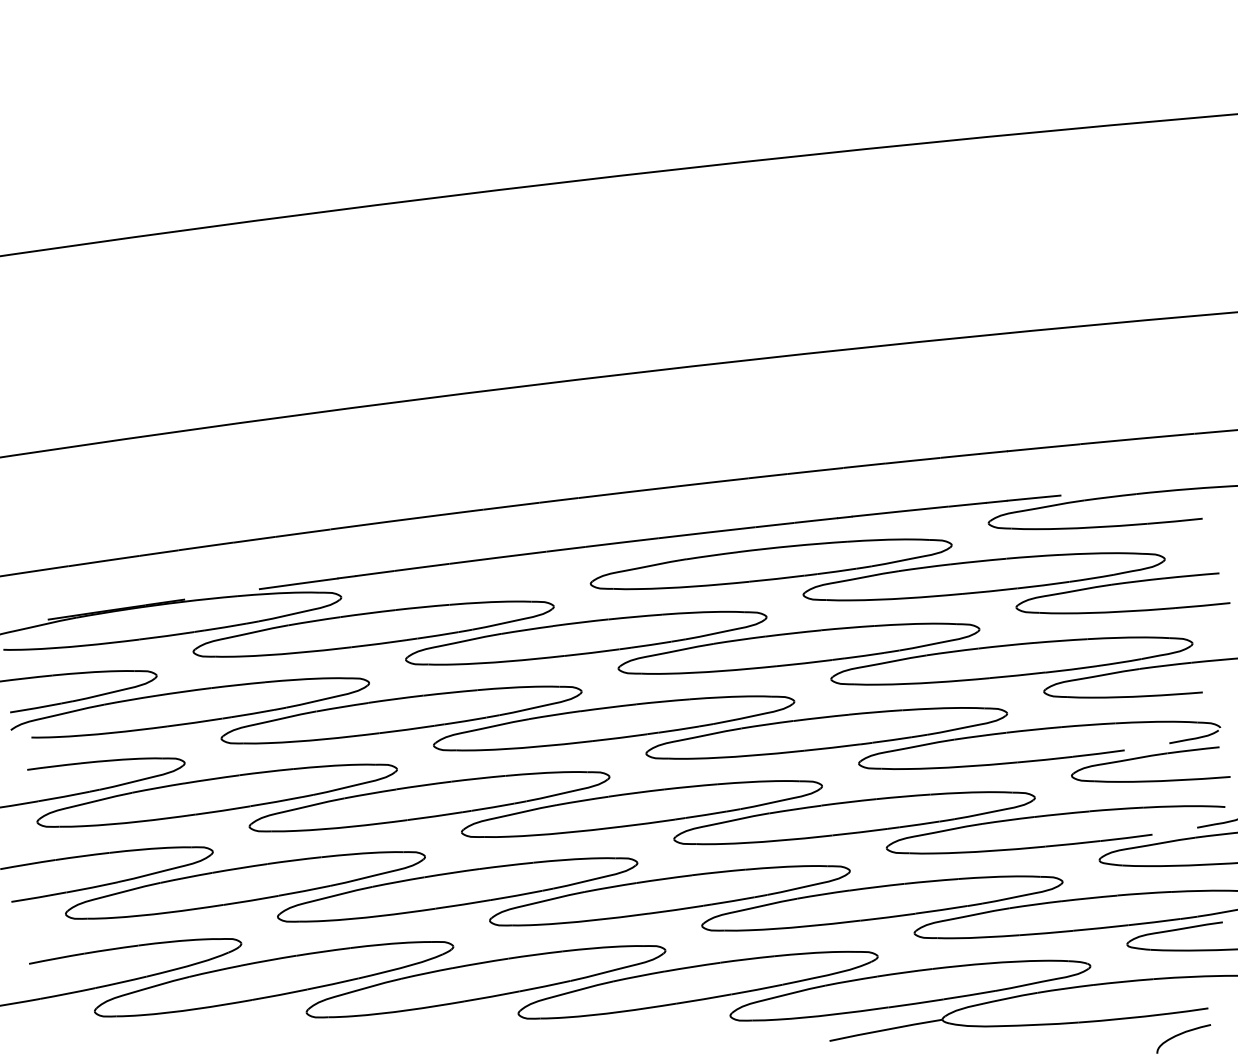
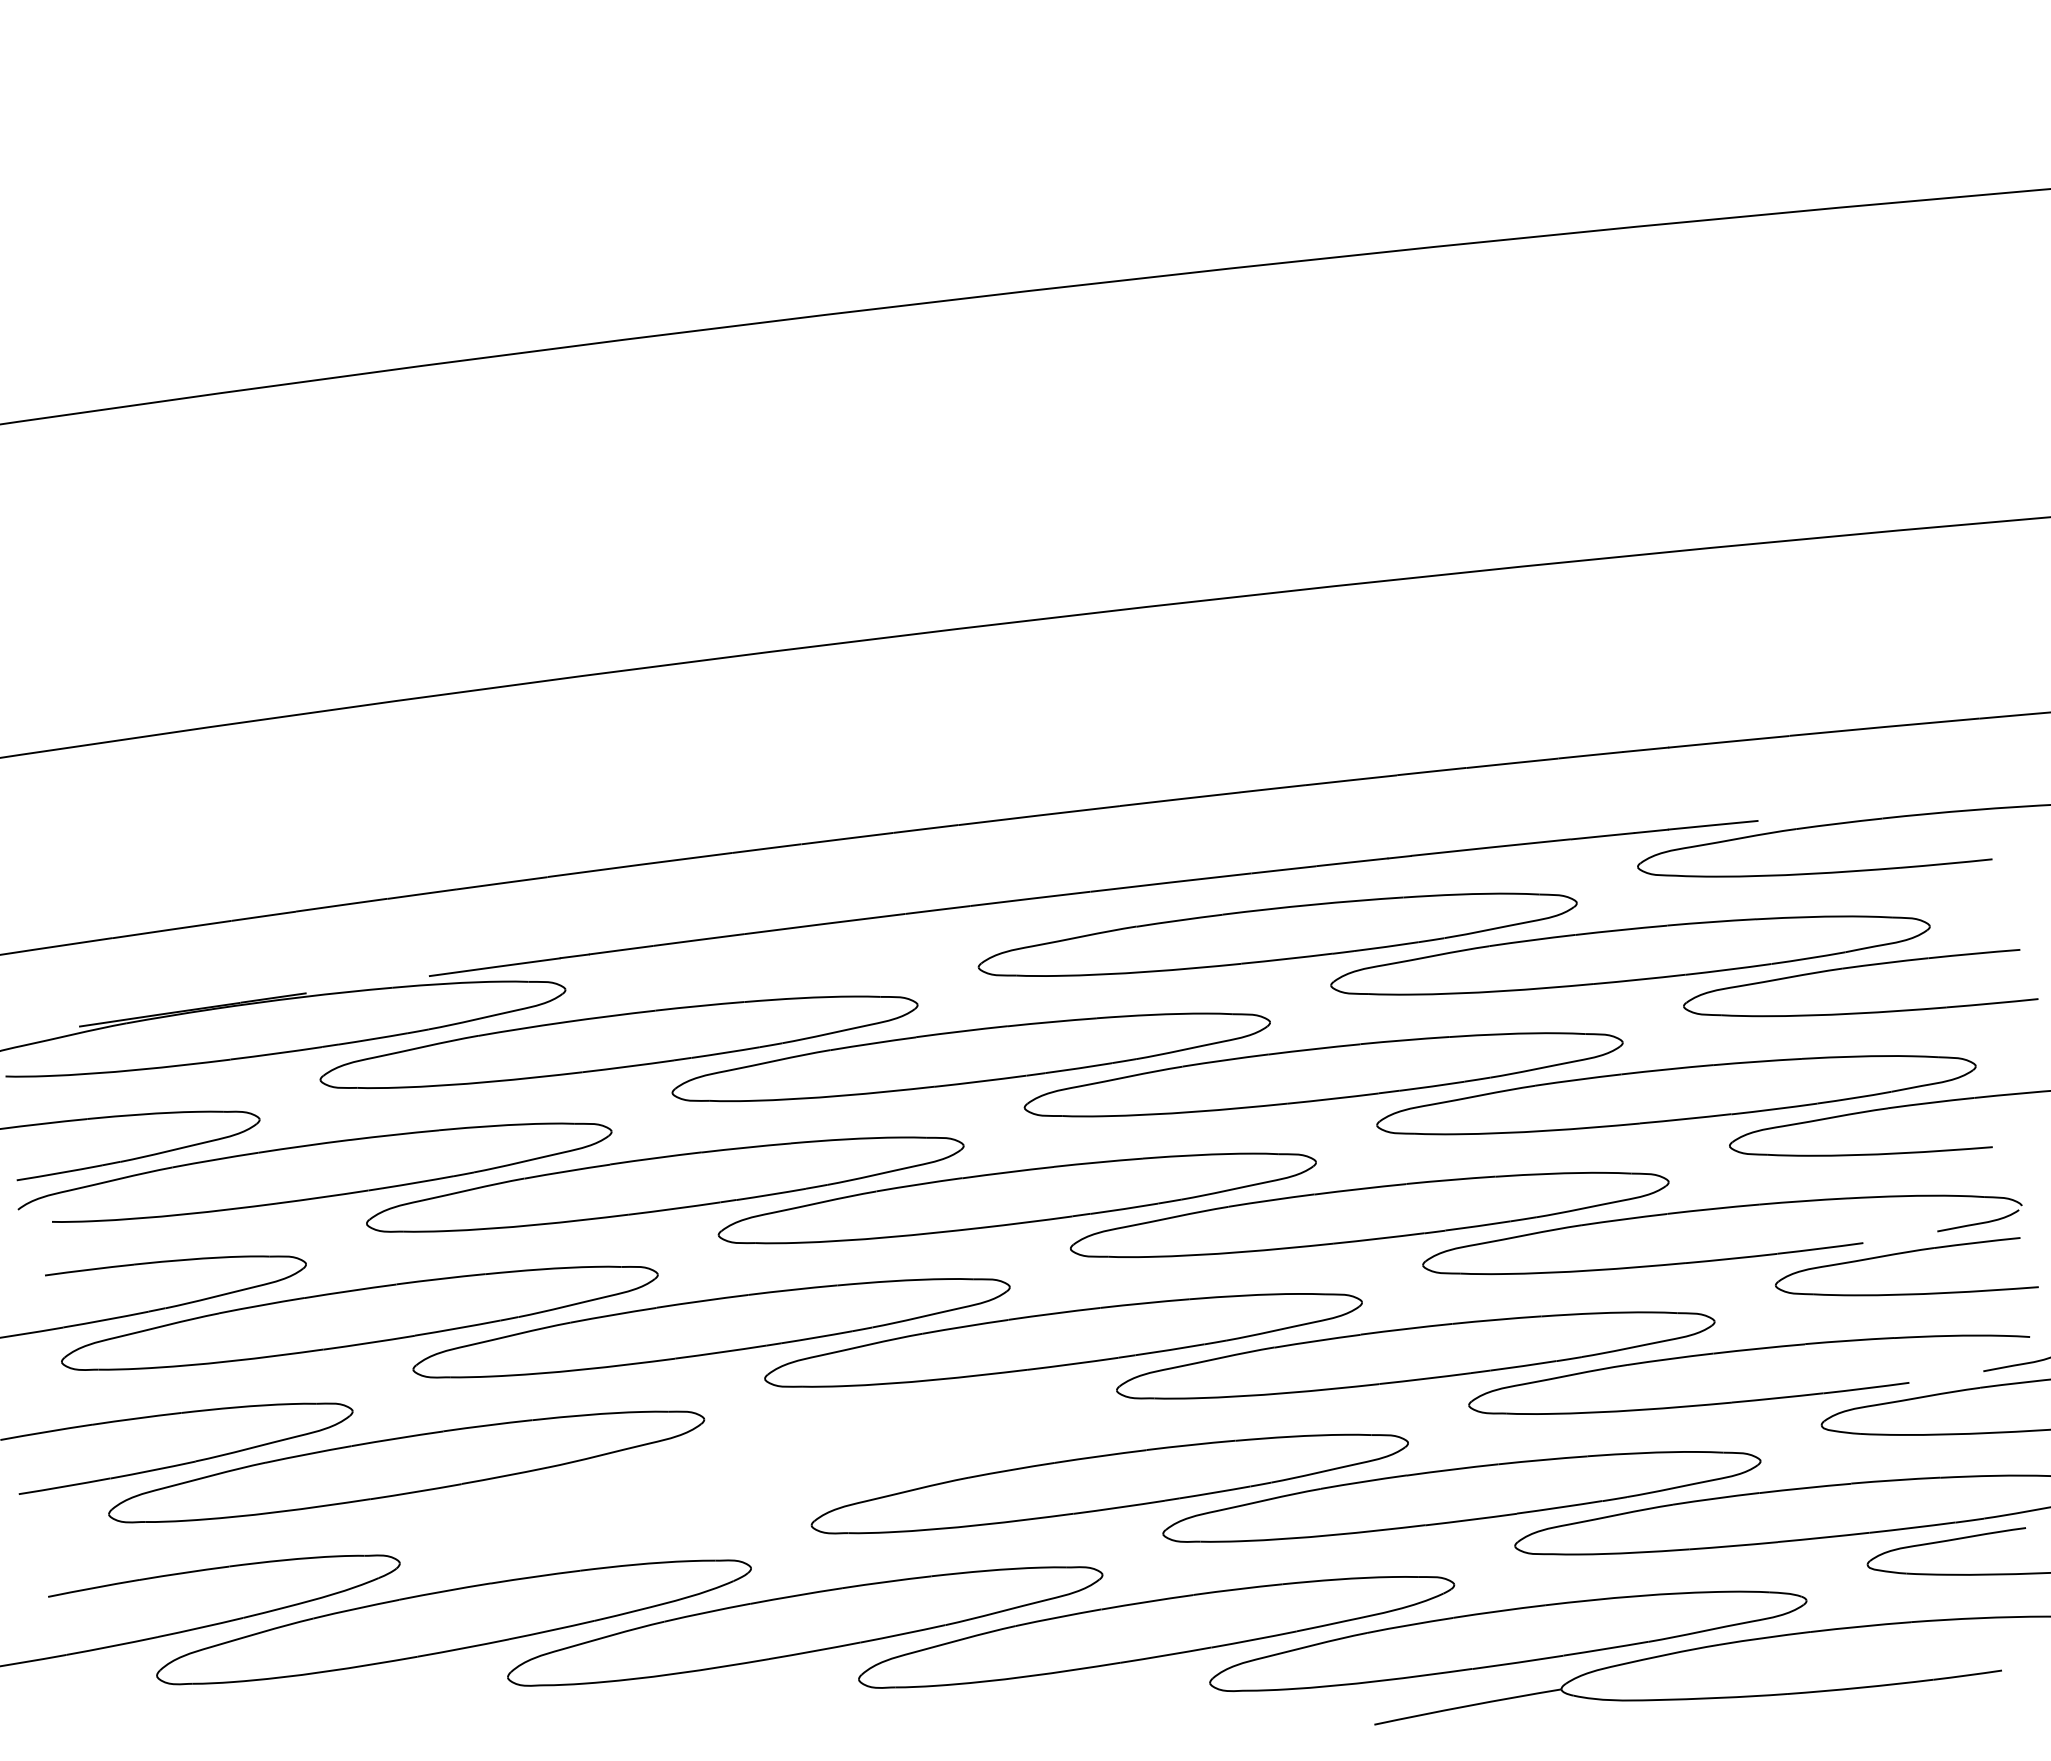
part: (457, 889) -> (757, 1473), removed
curve: (1182, 1034) -> (1959, 1713), removed

